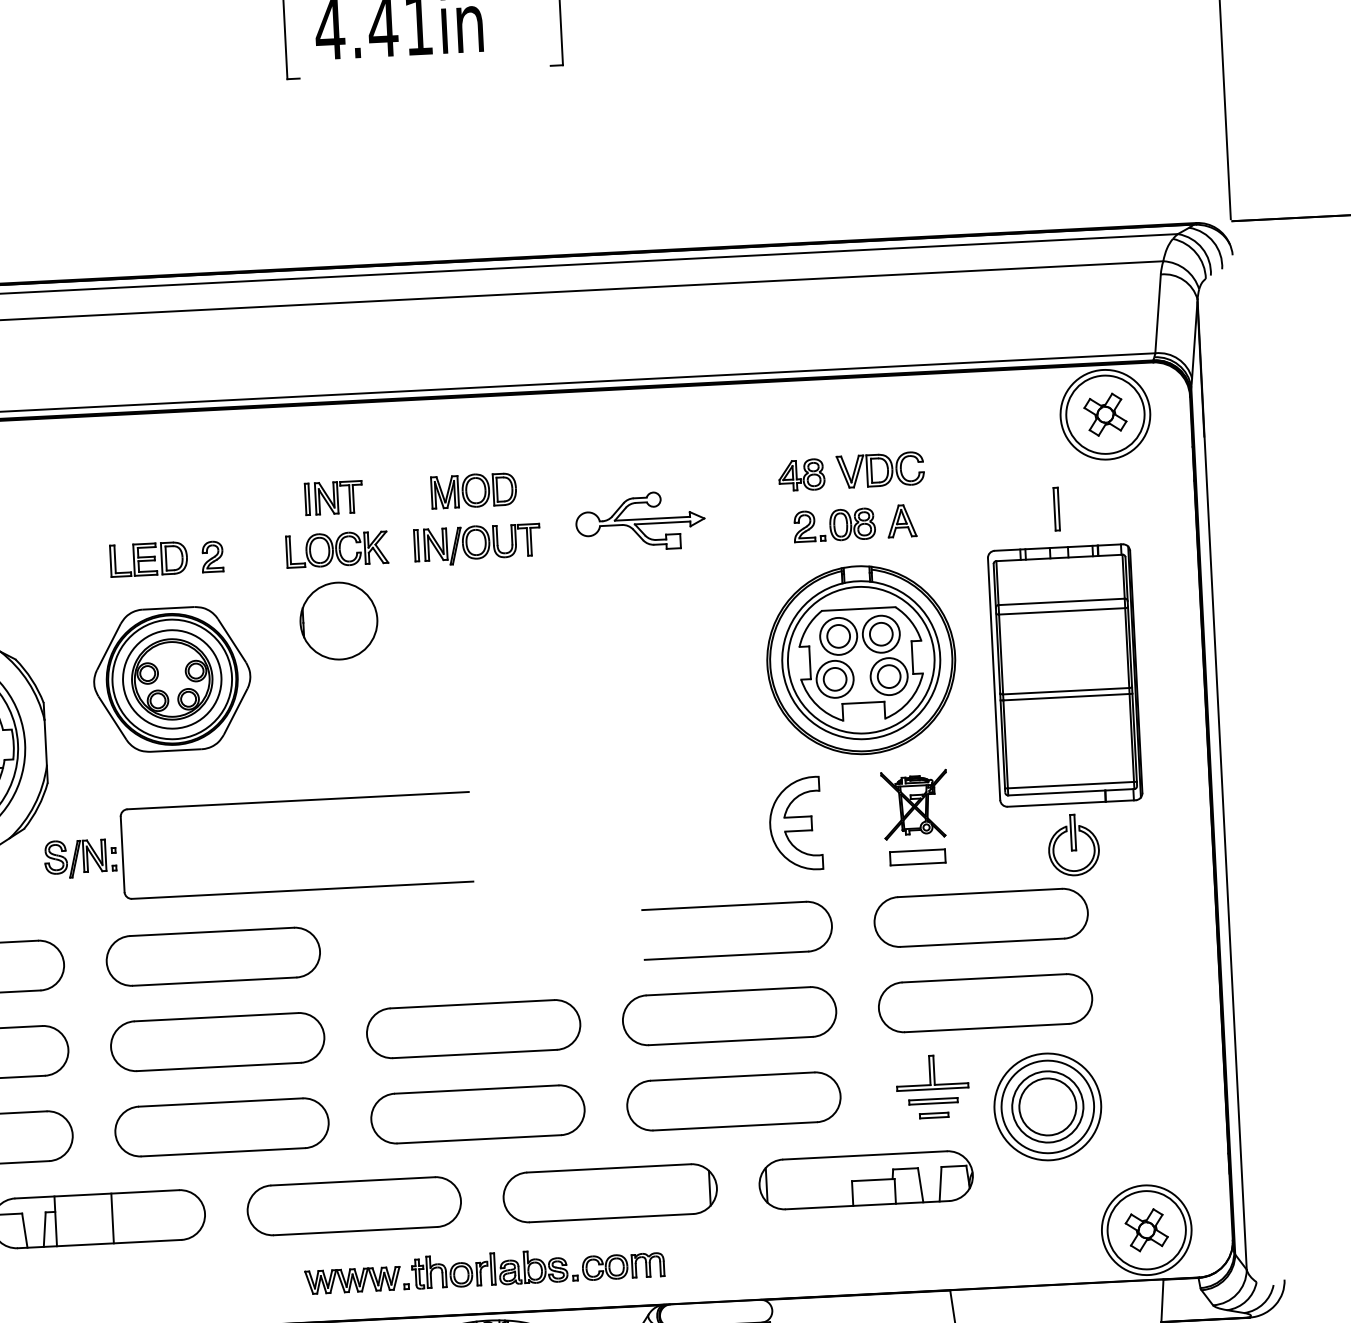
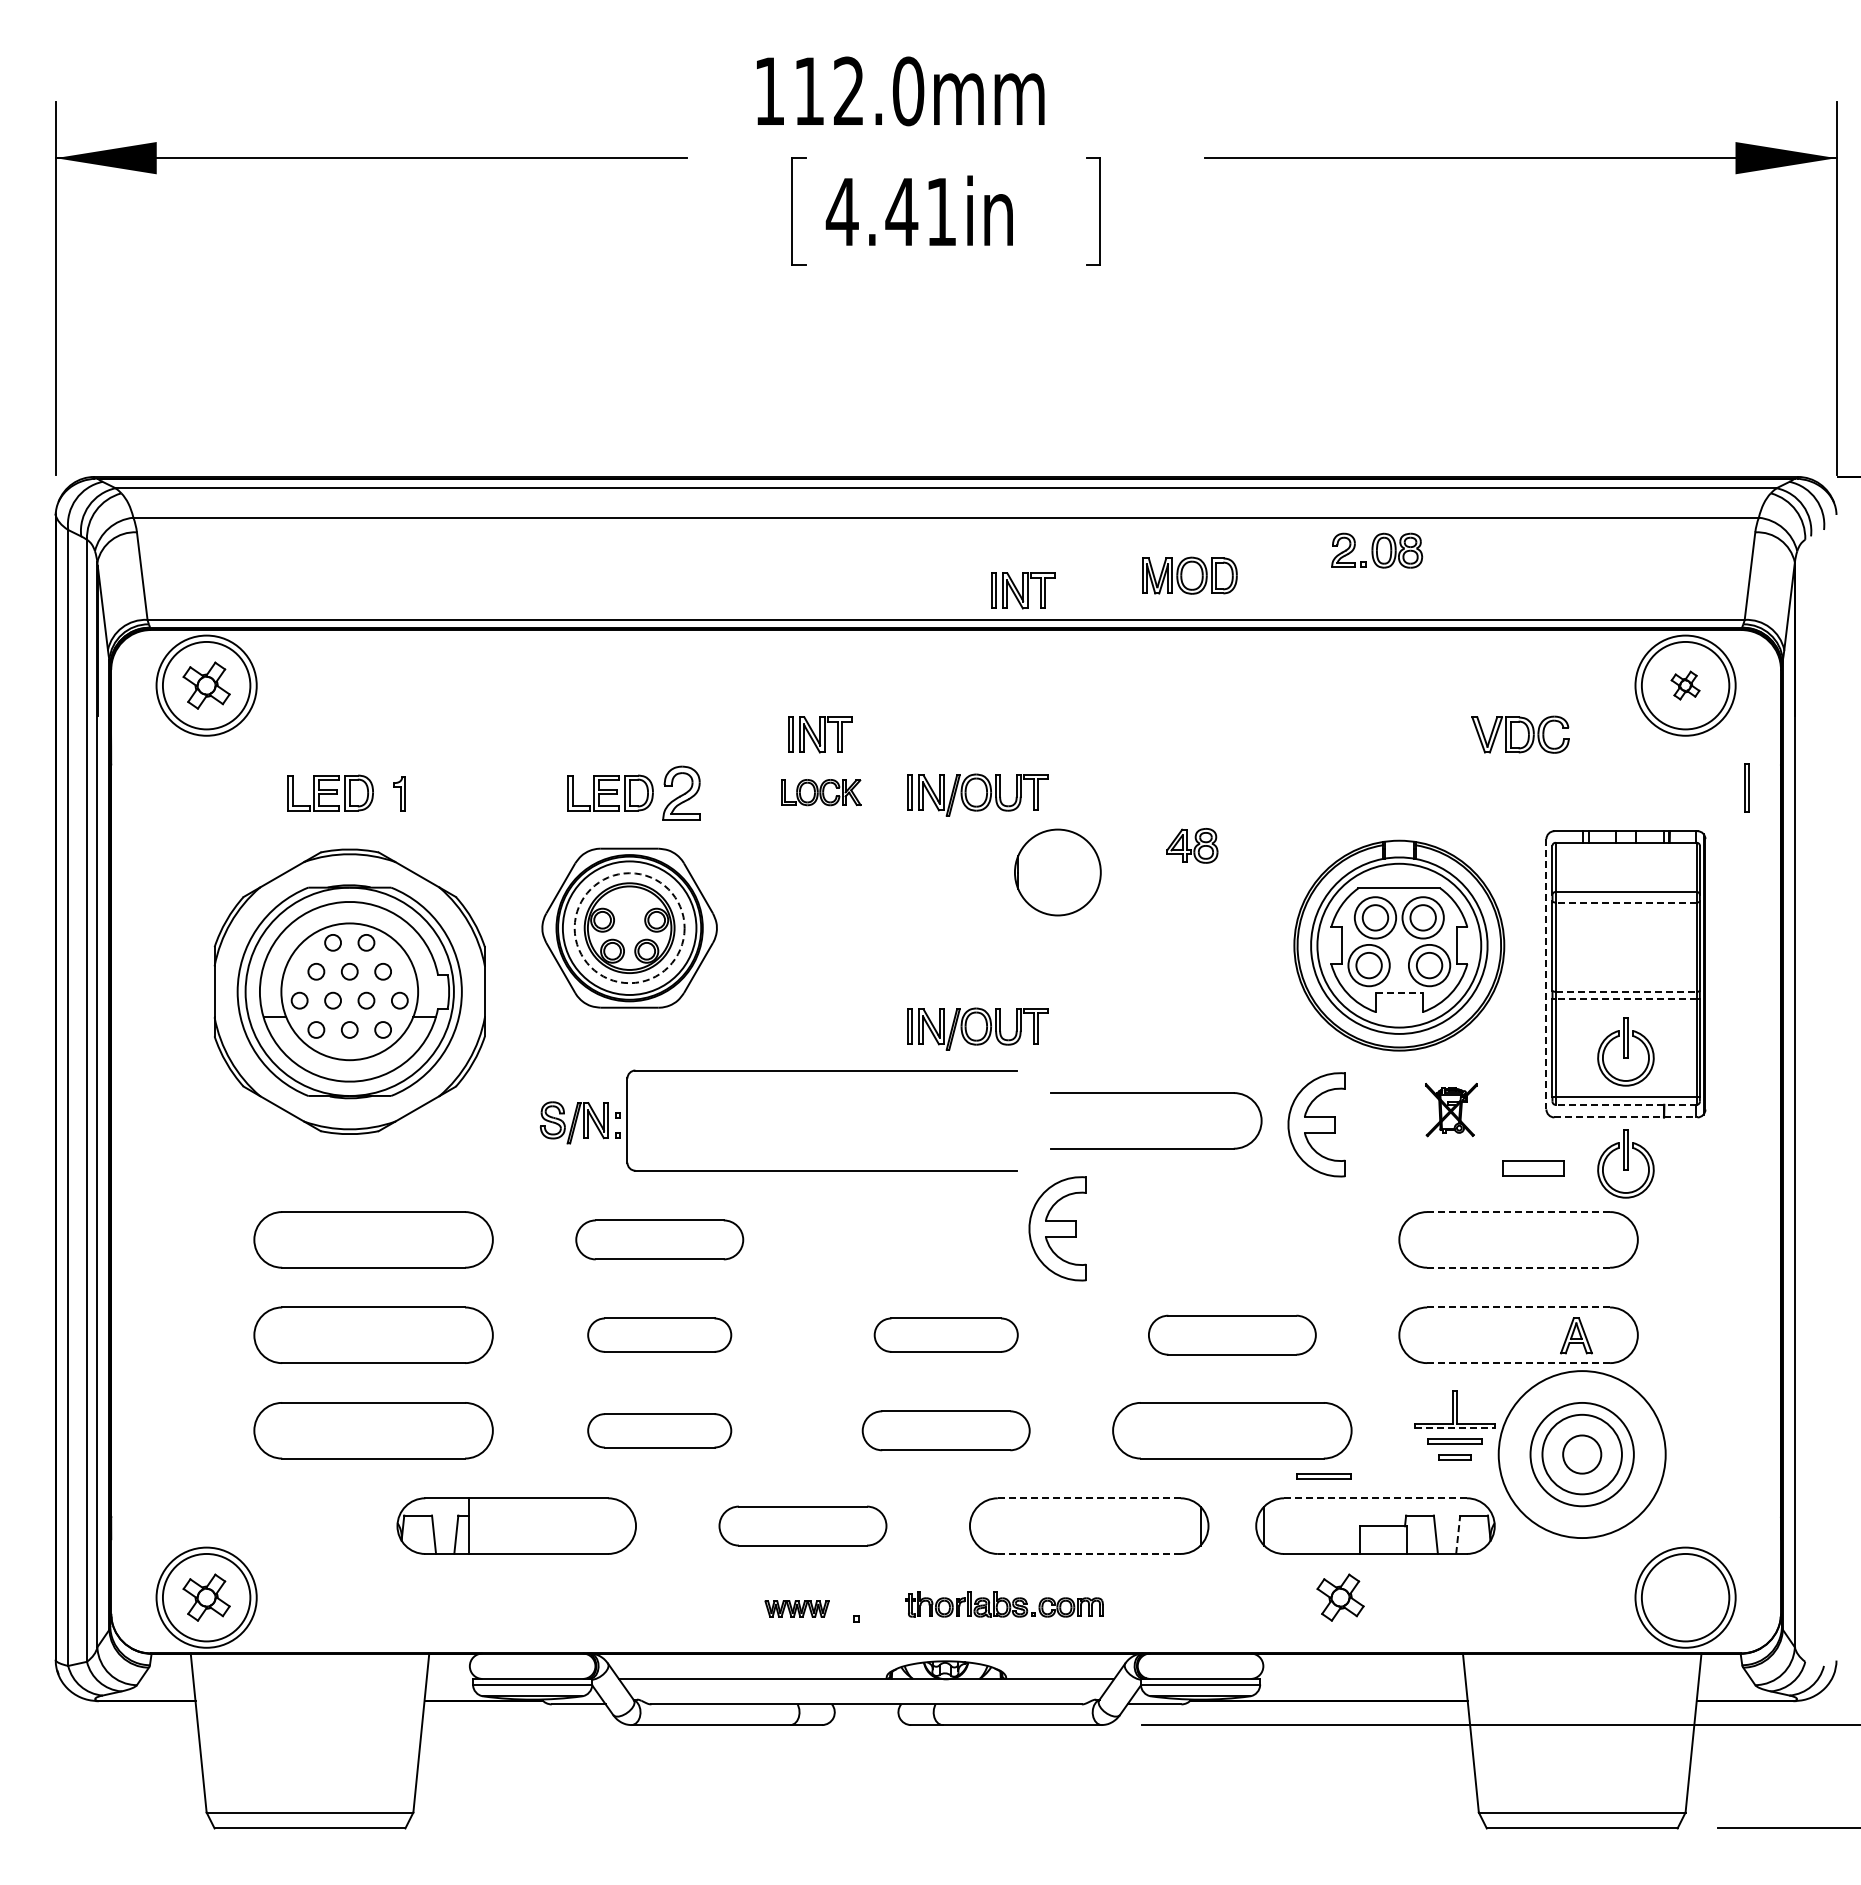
part: (509, 359) -> (1023, 590), added
part: (1105, 414) -> (1685, 685), size x0.6
part: (880, 469) -> (1520, 734), moved
part: (801, 474) -> (1192, 845), moved
part: (473, 490) -> (1189, 575), moved
part: (1056, 508) -> (1746, 787), moved
part: (901, 520) -> (1576, 1335), moved
part: (640, 521) -> (1160, 778), removed
part: (834, 525) -> (1377, 550), moved
part: (337, 549) -> (821, 792), size x0.7
part: (212, 556) -> (681, 793), size x1.6
line: (1062, 611) -> (1626, 902), solid -> dashed
part: (338, 621) -> (1057, 872), moved
circle: (172, 679) -> (629, 928), solid -> dashed
line: (994, 679) -> (1546, 974), solid -> dashed
line: (1066, 690) -> (1626, 991), solid -> dashed
line: (1066, 697) -> (1626, 998), solid -> dashed
line: (863, 702) -> (1399, 993), solid -> dashed
part: (1068, 744) -> (1625, 1051), added
part: (487, 753) -> (977, 1028), added
line: (1071, 791) -> (1626, 1104), solid -> dashed
part: (255, 803) -> (778, 1071), moved
line: (1071, 803) -> (1625, 1117), solid -> dashed
part: (915, 804) -> (1451, 1109), size x0.7
part: (917, 857) -> (1533, 1168), moved
line: (980, 893) -> (1519, 1212), solid -> dashed
part: (736, 905) -> (1156, 1093), moved
part: (568, 928) -> (1057, 1228), added
line: (983, 942) -> (1519, 1267), solid -> dashed
part: (213, 956) -> (659, 1239), size x0.7
line: (985, 978) -> (1519, 1307), solid -> dashed
part: (729, 1015) -> (1232, 1334), size x0.7
part: (473, 1028) -> (946, 1334), size x0.6
line: (987, 1028) -> (1519, 1363), solid -> dashed
part: (217, 1041) -> (659, 1334), size x0.6
line: (933, 1089) -> (1455, 1428), solid -> dashed
circle: (1047, 1106) -> (1581, 1454), size x1.4
circle: (1048, 1106) -> (1582, 1454), size x0.6
part: (478, 1114) -> (946, 1430), size x0.7
part: (221, 1127) -> (659, 1430), size x0.6
part: (817, 1138) -> (1323, 1476), added
line: (864, 1155) -> (1375, 1498), solid -> dashed
line: (609, 1168) -> (1089, 1498), solid -> dashed
line: (940, 1184) -> (1458, 1534), solid -> dashed
part: (353, 1205) -> (802, 1525), size x0.7
line: (112, 1217) -> (532, 1525), removed
line: (611, 1217) -> (1089, 1553), solid -> dashed
part: (1146, 1230) -> (1340, 1597), moved
part: (538, 1267) -> (1004, 1604), size x0.7
part: (352, 1280) -> (796, 1608), size x0.6

